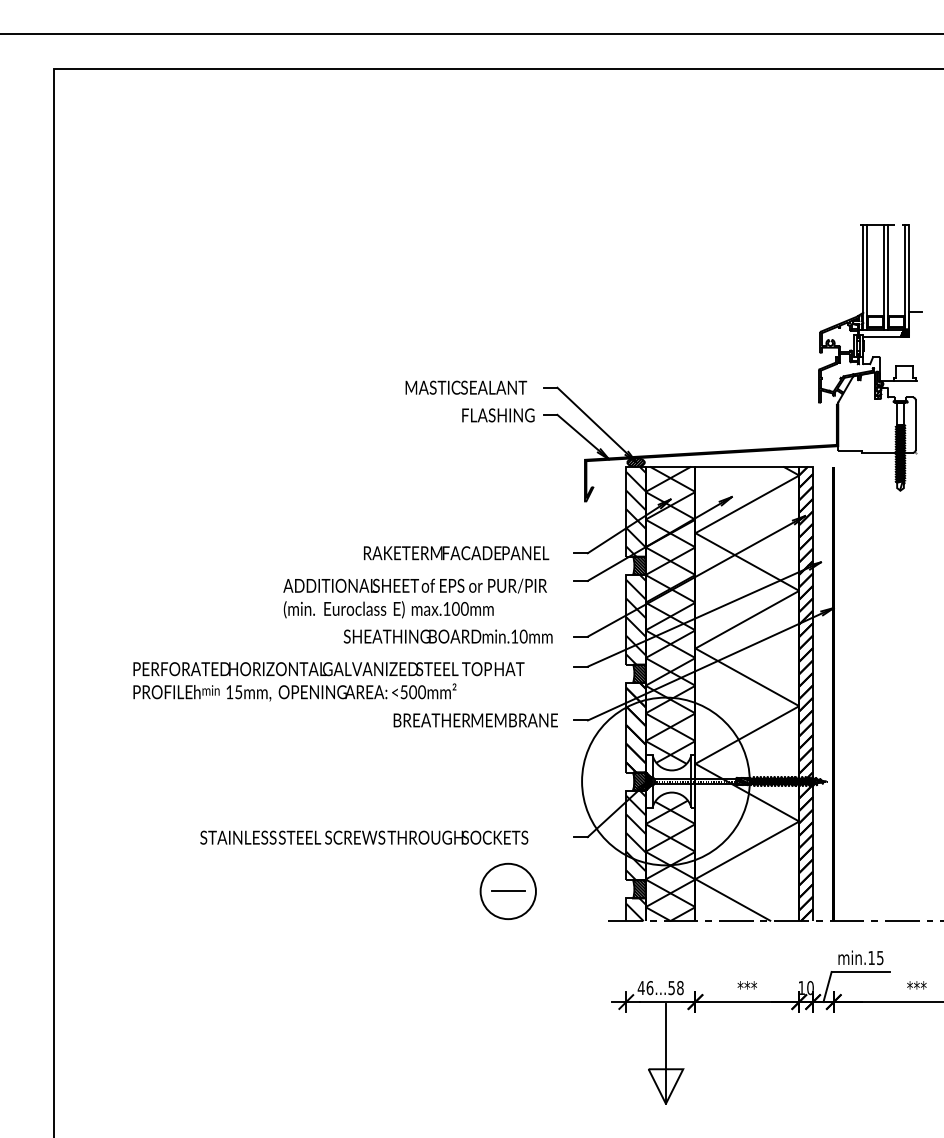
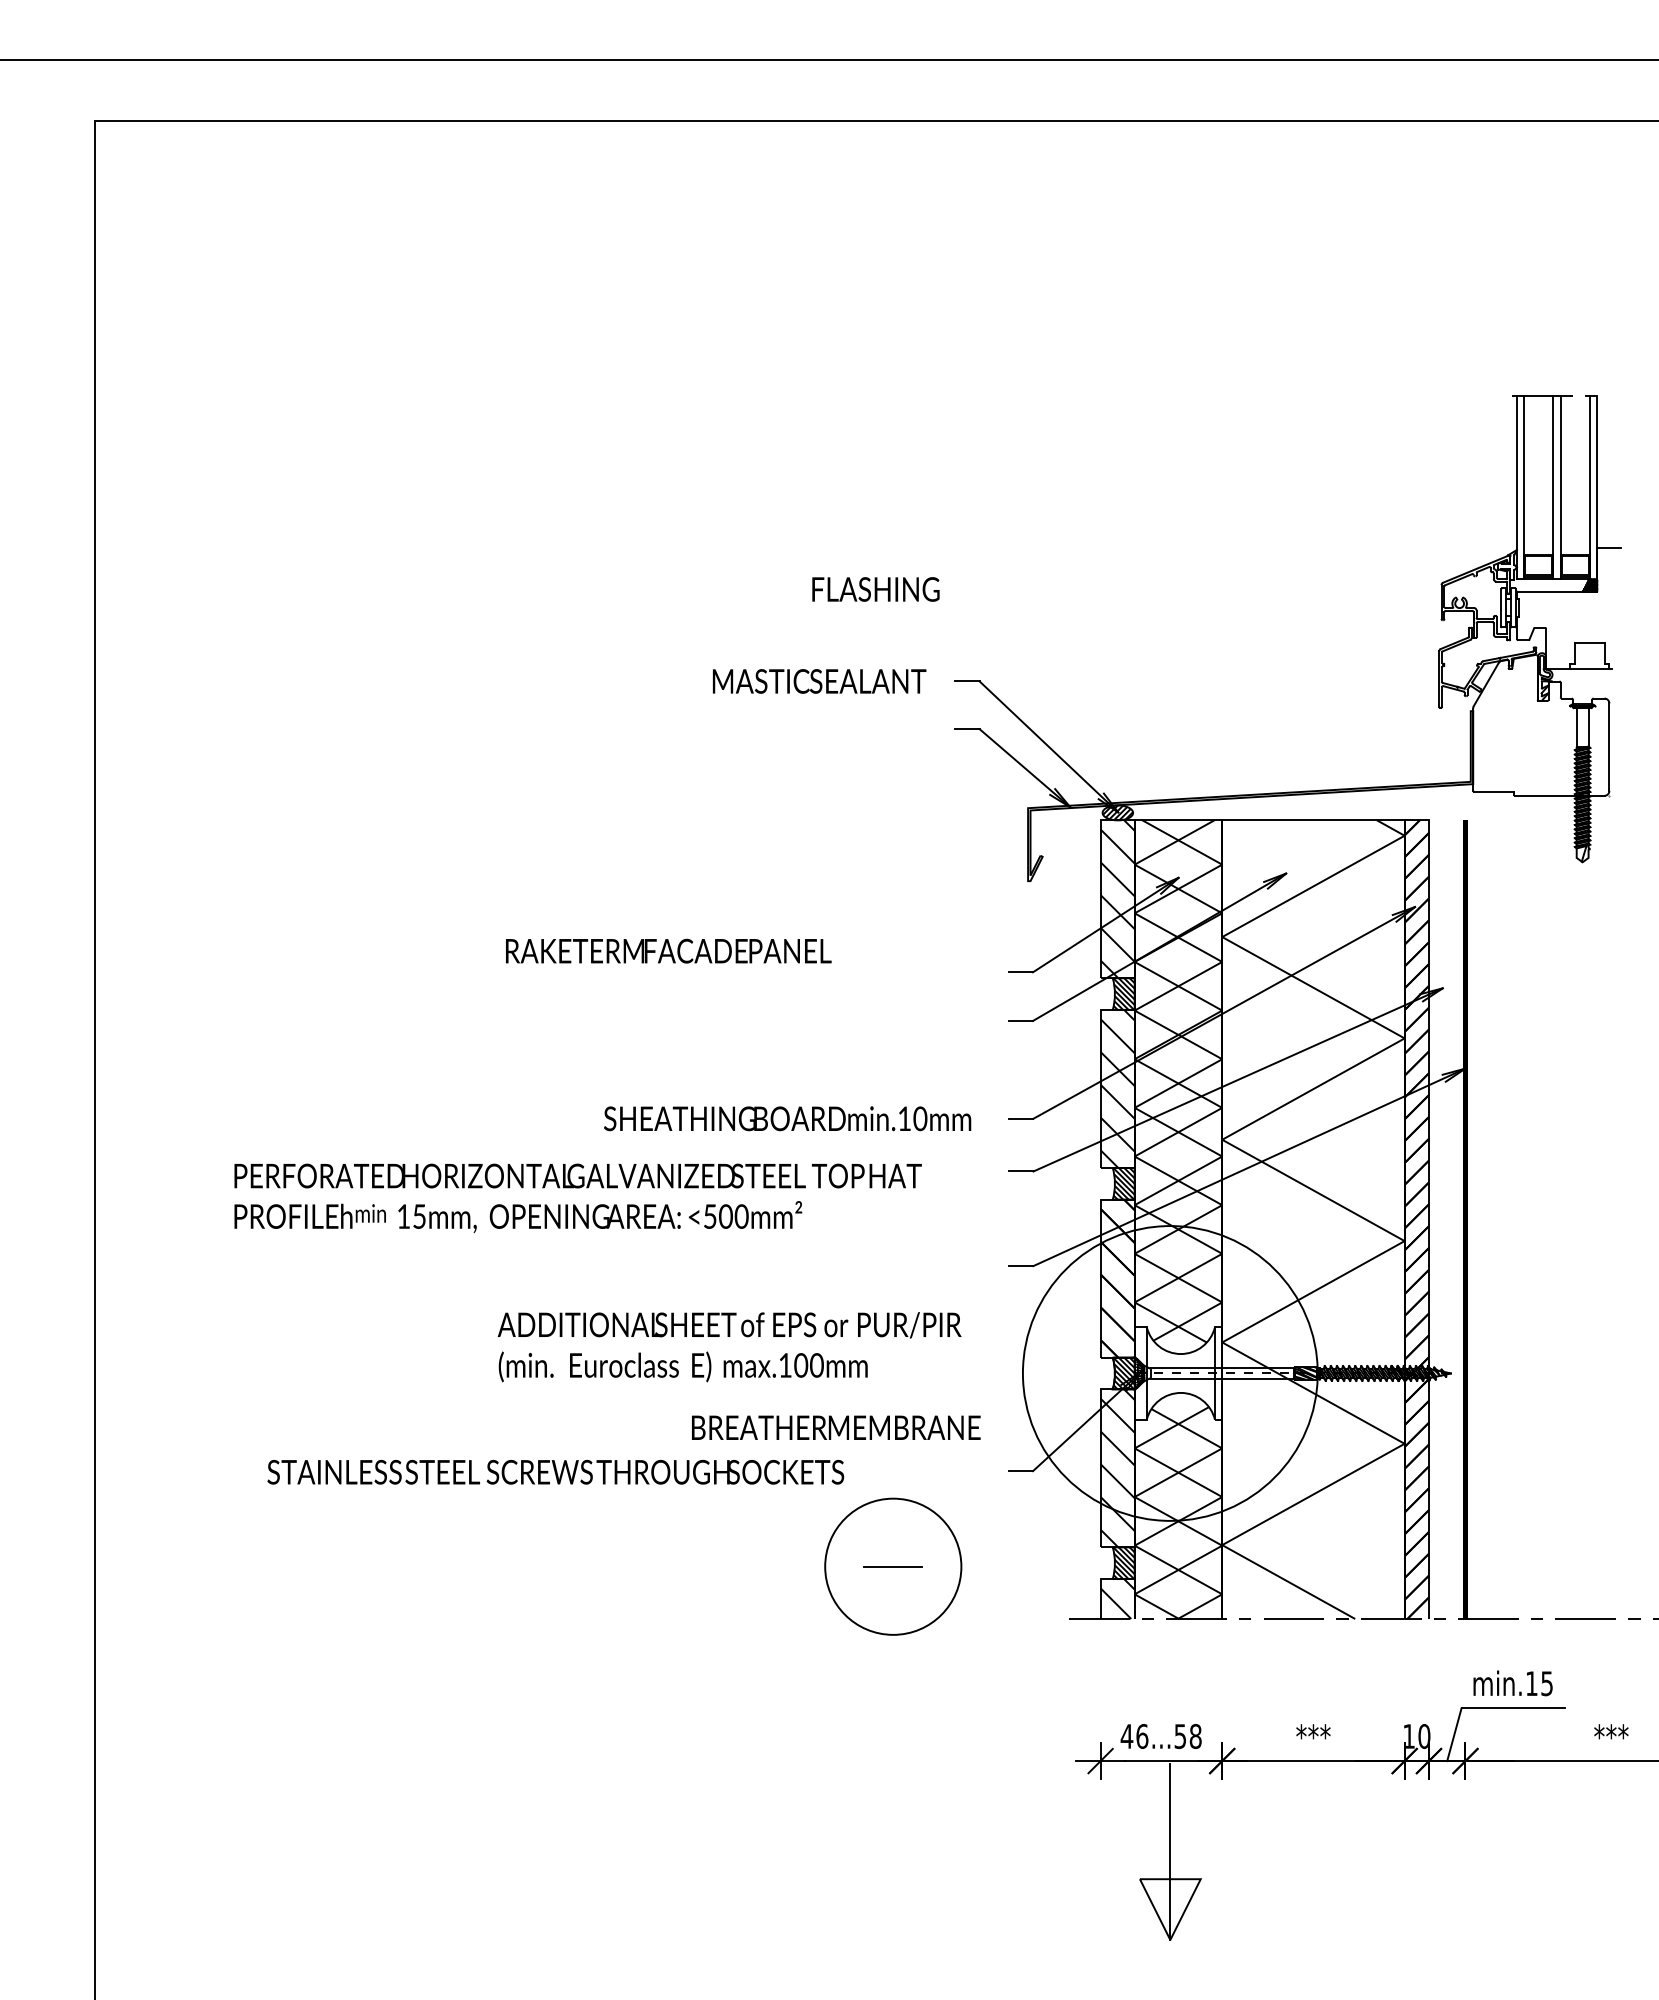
text: (498, 415) -> (876, 589), moved
text: (456, 553) -> (668, 951), moved
text: (414, 598) -> (728, 1347), moved
text: (475, 720) -> (835, 1427), moved
text: (364, 837) -> (556, 1471), moved
circle: (507, 891) -> (891, 1566), size x1.4

